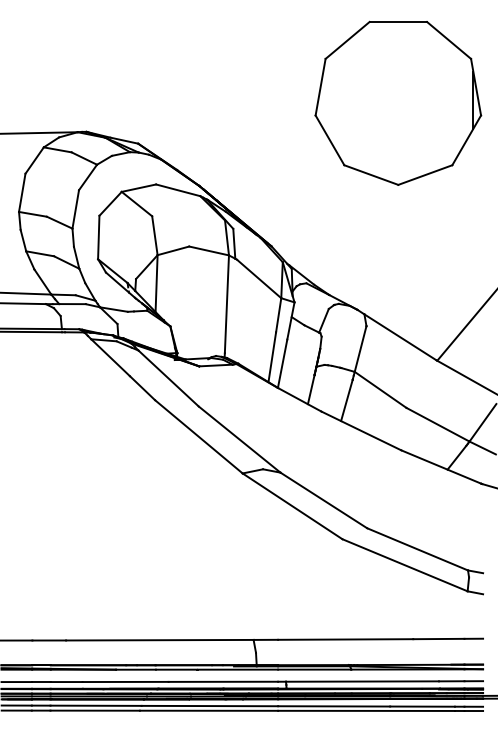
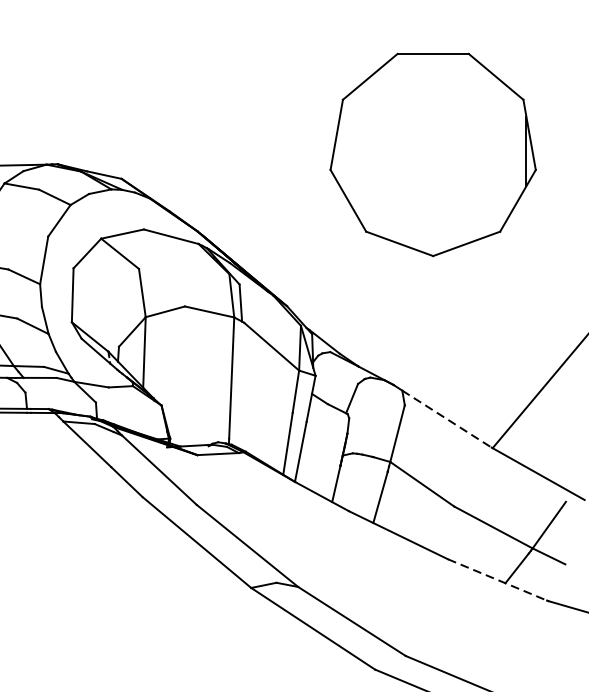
part: (398, 102) -> (433, 153), moved
line: (400, 337) -> (447, 419), solid -> dashed
line: (441, 467) -> (497, 580), solid -> dashed

